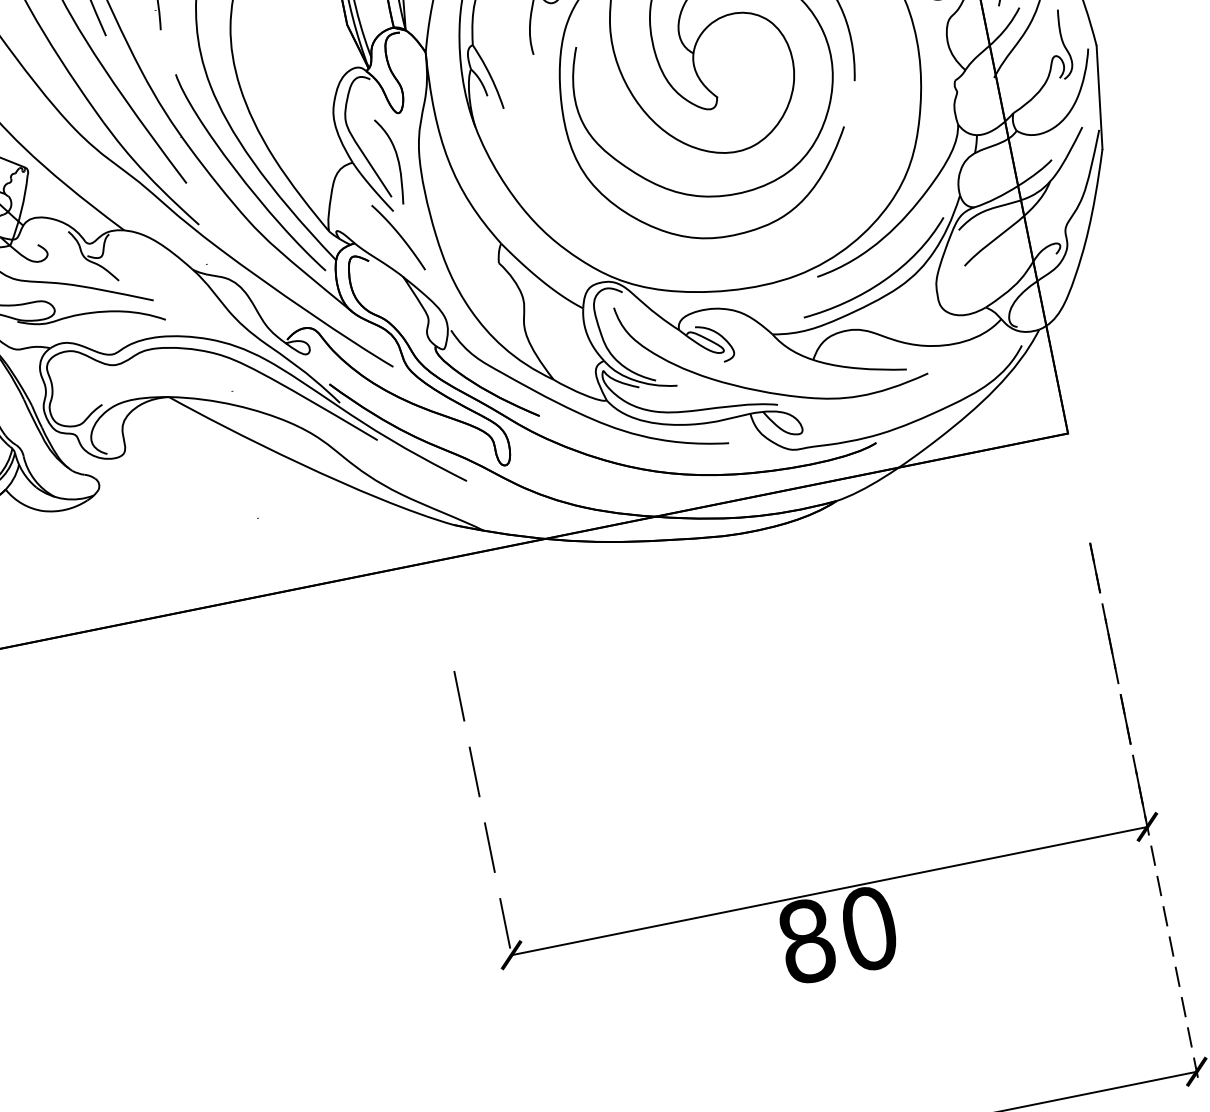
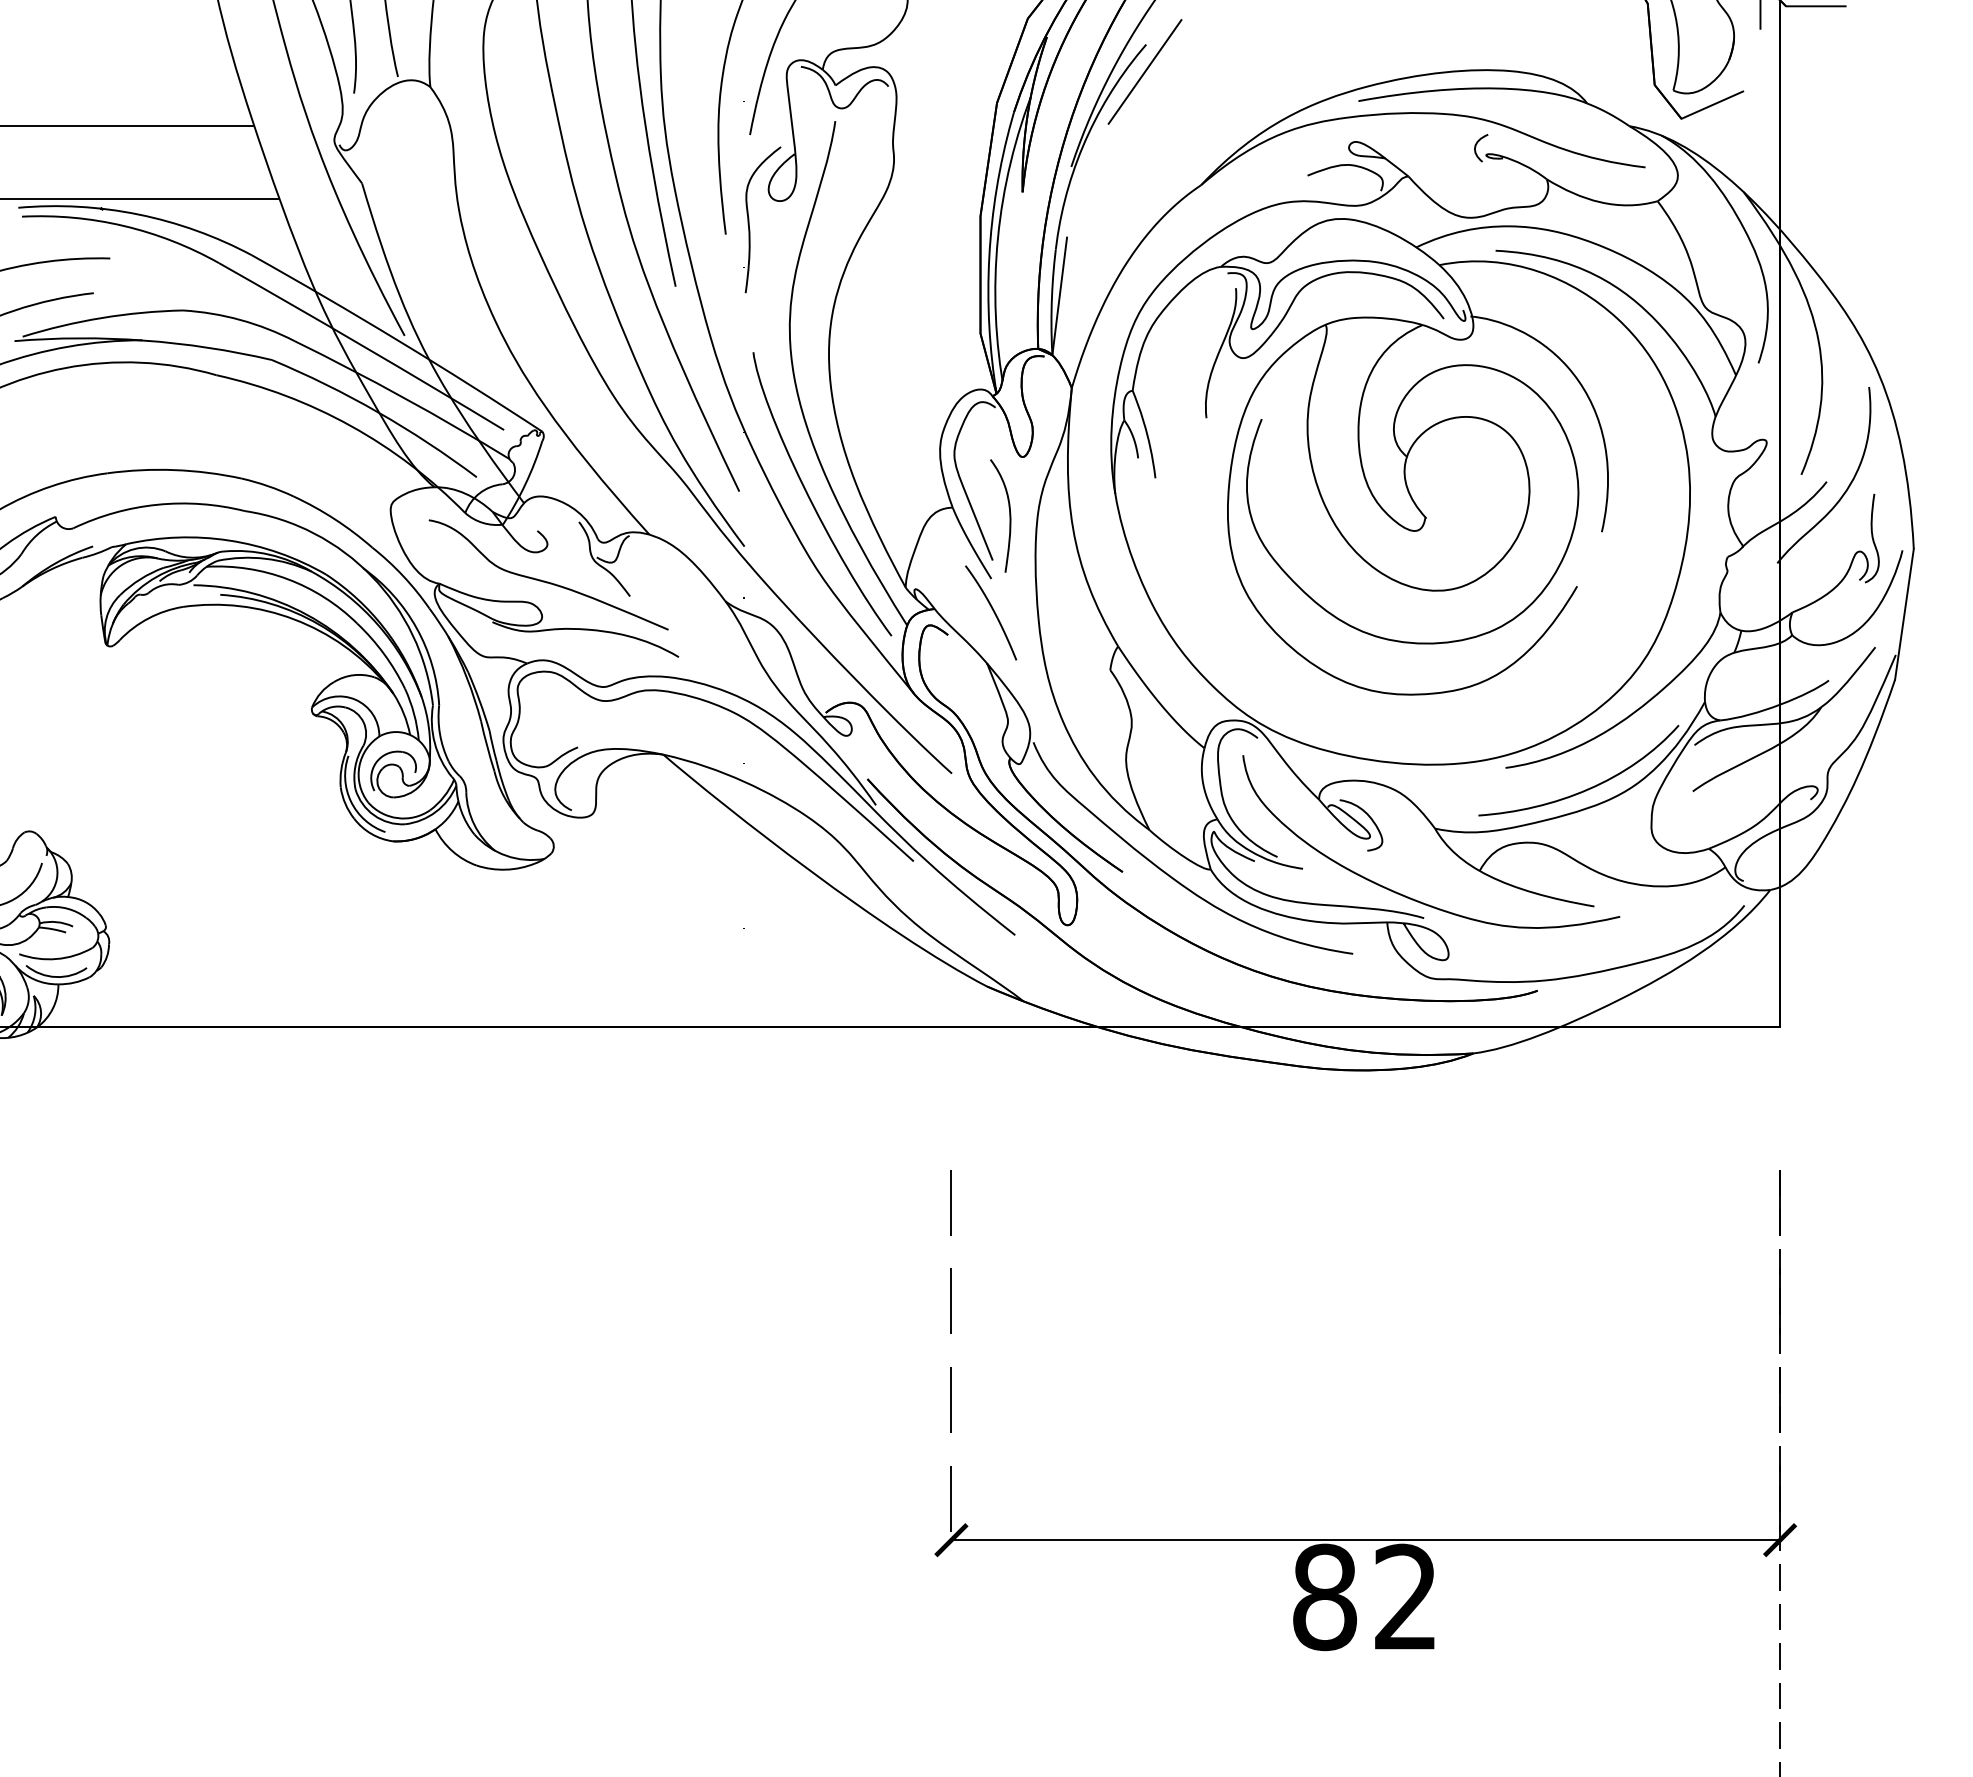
text: (869, 928) -> (1406, 1597), 80 -> 82

